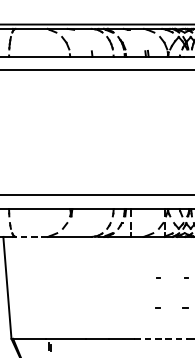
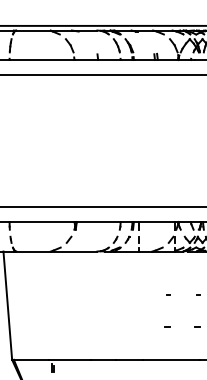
line: (31, 236) -> (33, 251), dashed -> solid
line: (161, 338) -> (171, 359), dashed -> solid

